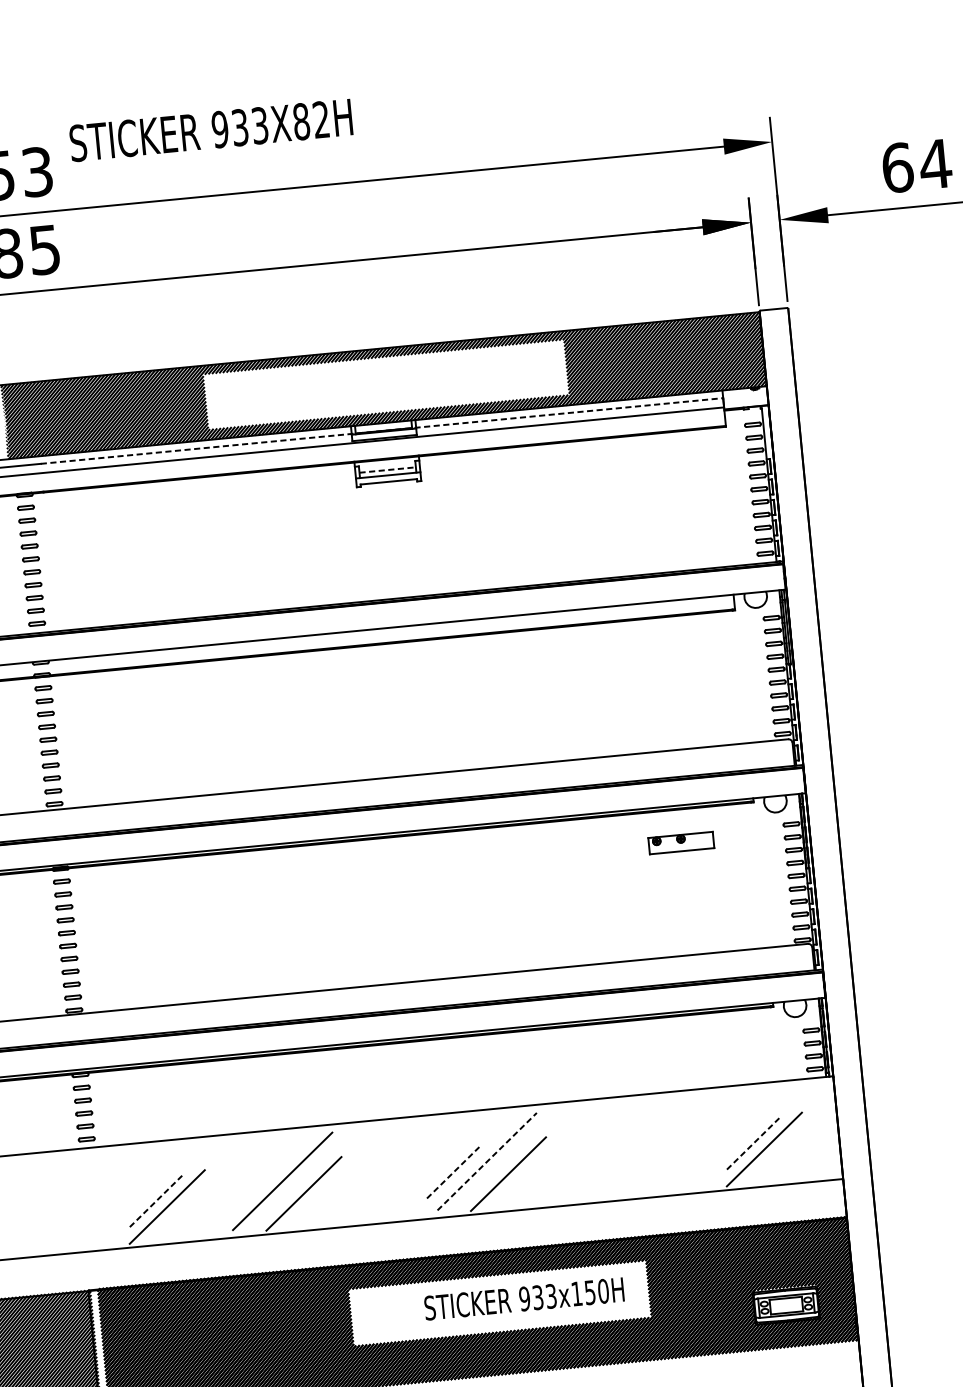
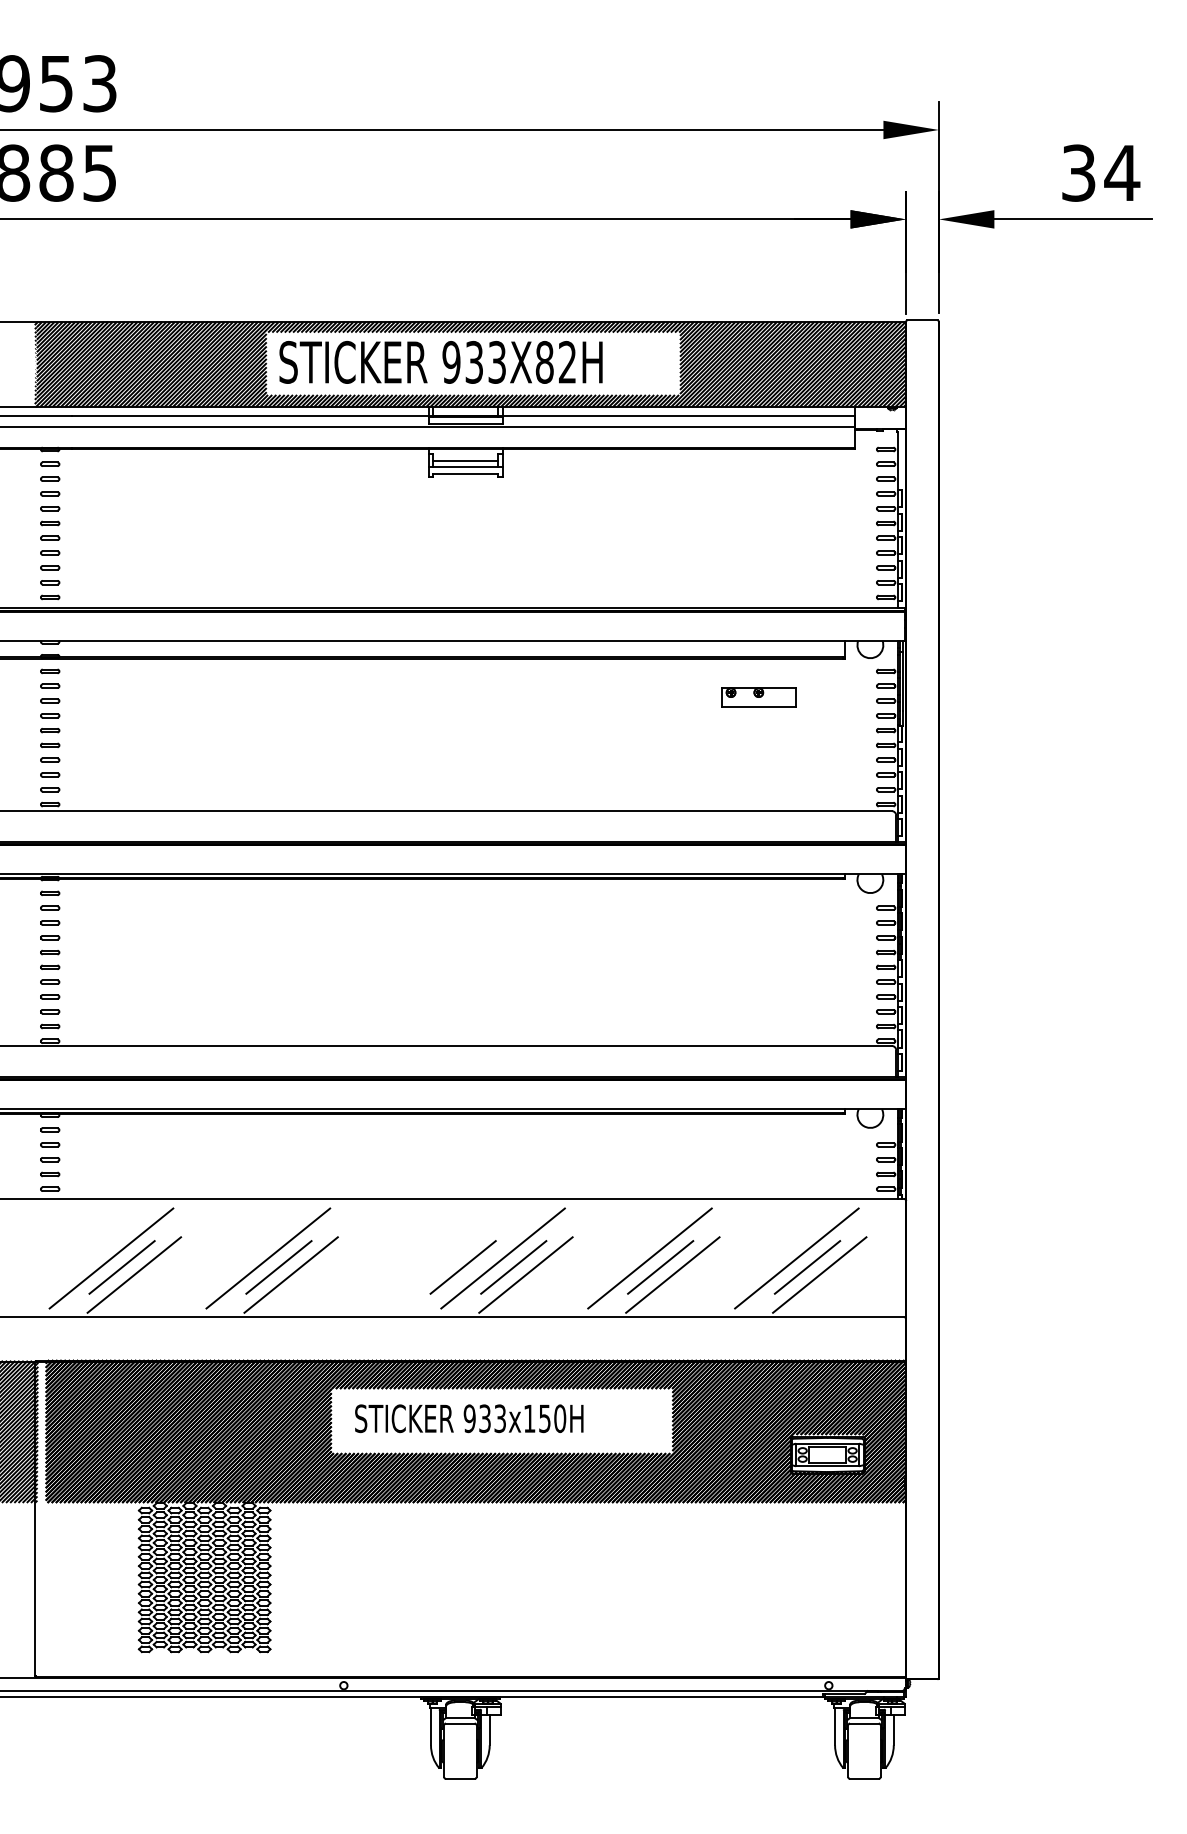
text: (210, 130) -> (440, 362), moved
text: (898, 167) -> (1079, 172), 64 -> 34
line: (381, 430) -> (463, 415), dashed -> solid
line: (388, 470) -> (466, 461), dashed -> solid
part: (681, 843) -> (758, 697), moved
line: (742, 1137) -> (796, 1258), added
line: (753, 1143) -> (807, 1267), dashed -> solid
line: (614, 1149) -> (649, 1258), added
line: (625, 1156) -> (660, 1267), added
line: (487, 1161) -> (503, 1258), dashed -> solid
line: (636, 1161) -> (672, 1274), added
line: (497, 1168) -> (513, 1267), added
line: (453, 1172) -> (463, 1267), dashed -> solid
line: (292, 1188) -> (278, 1267), added
line: (146, 1194) -> (111, 1258), added
line: (156, 1201) -> (122, 1267), dashed -> solid
text: (524, 1298) -> (469, 1418), moved

